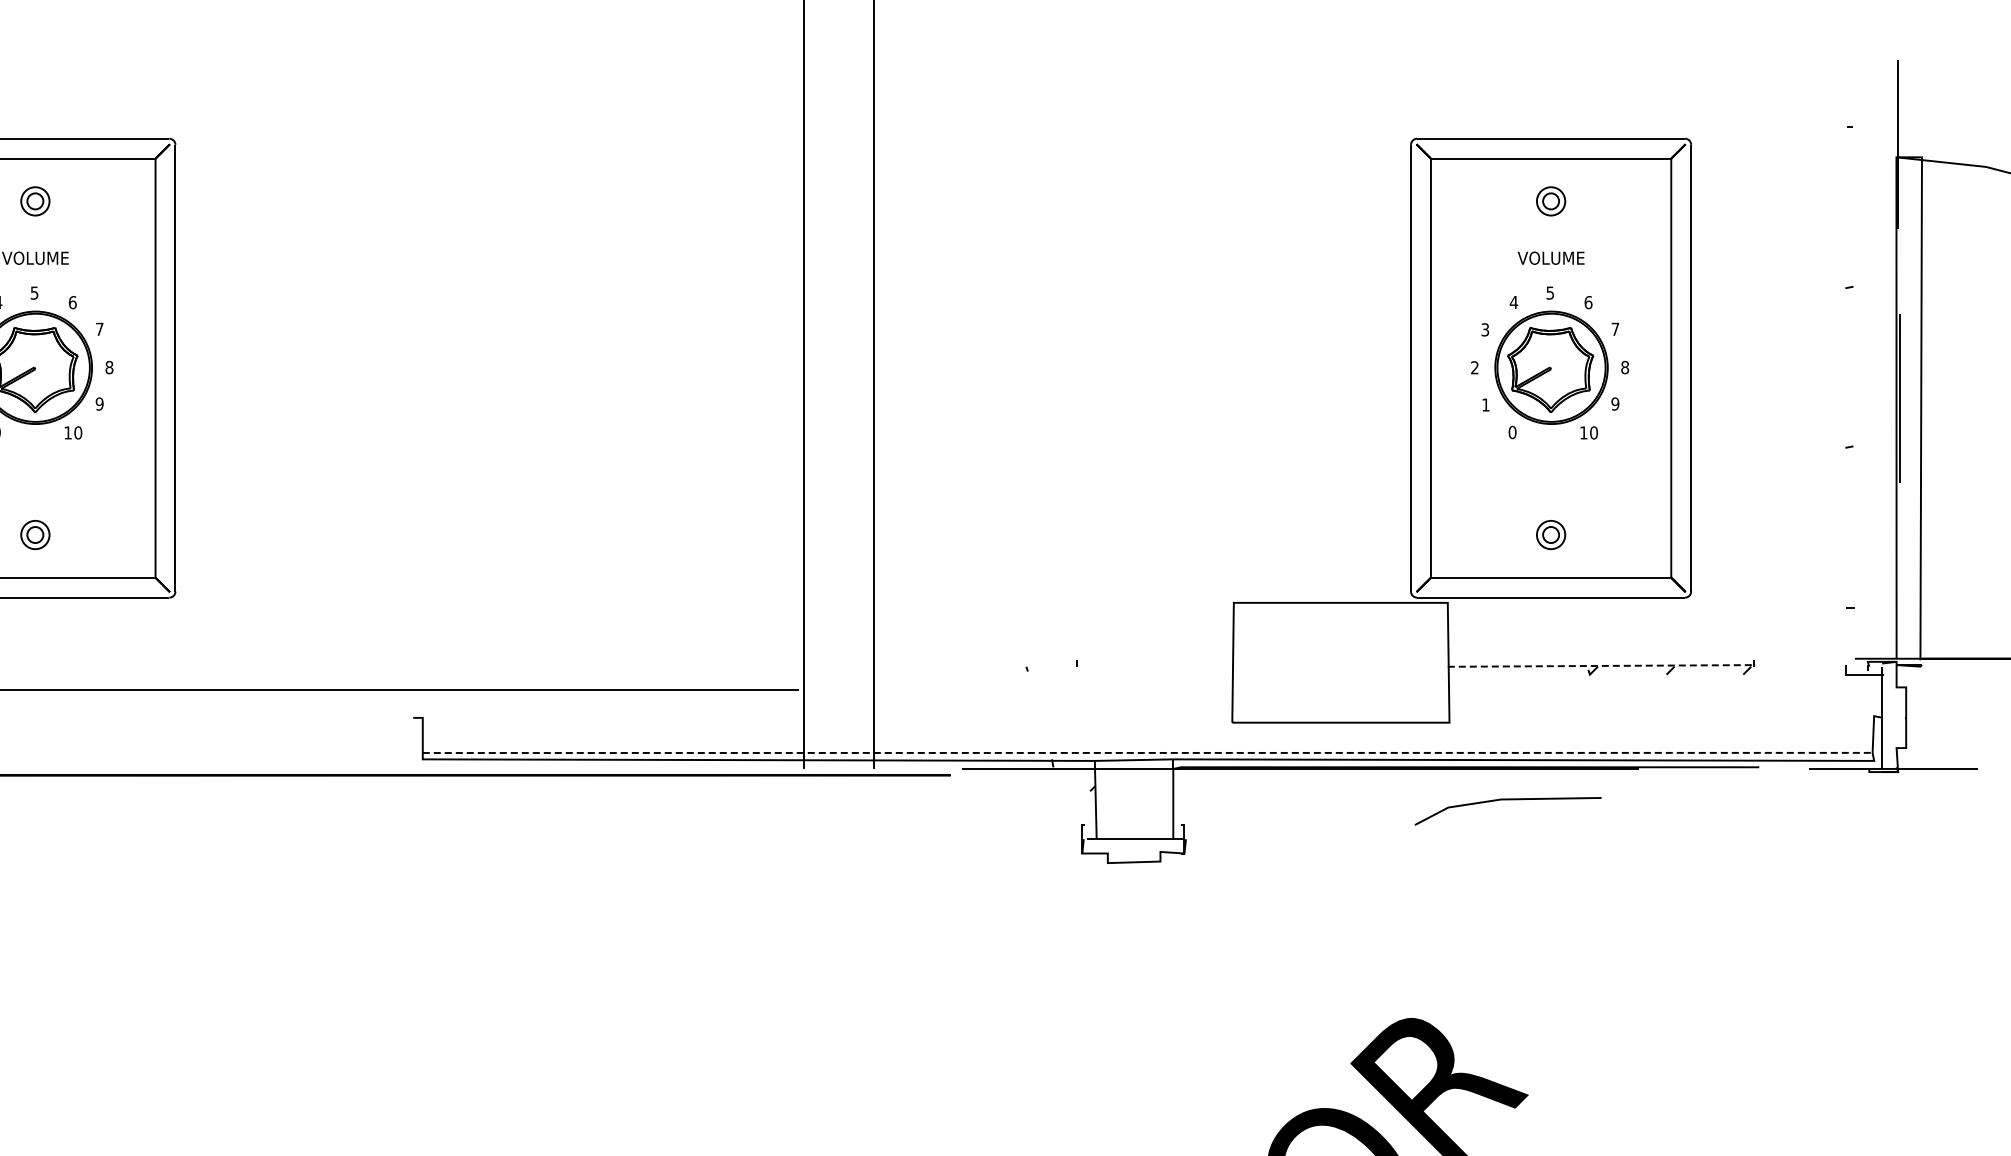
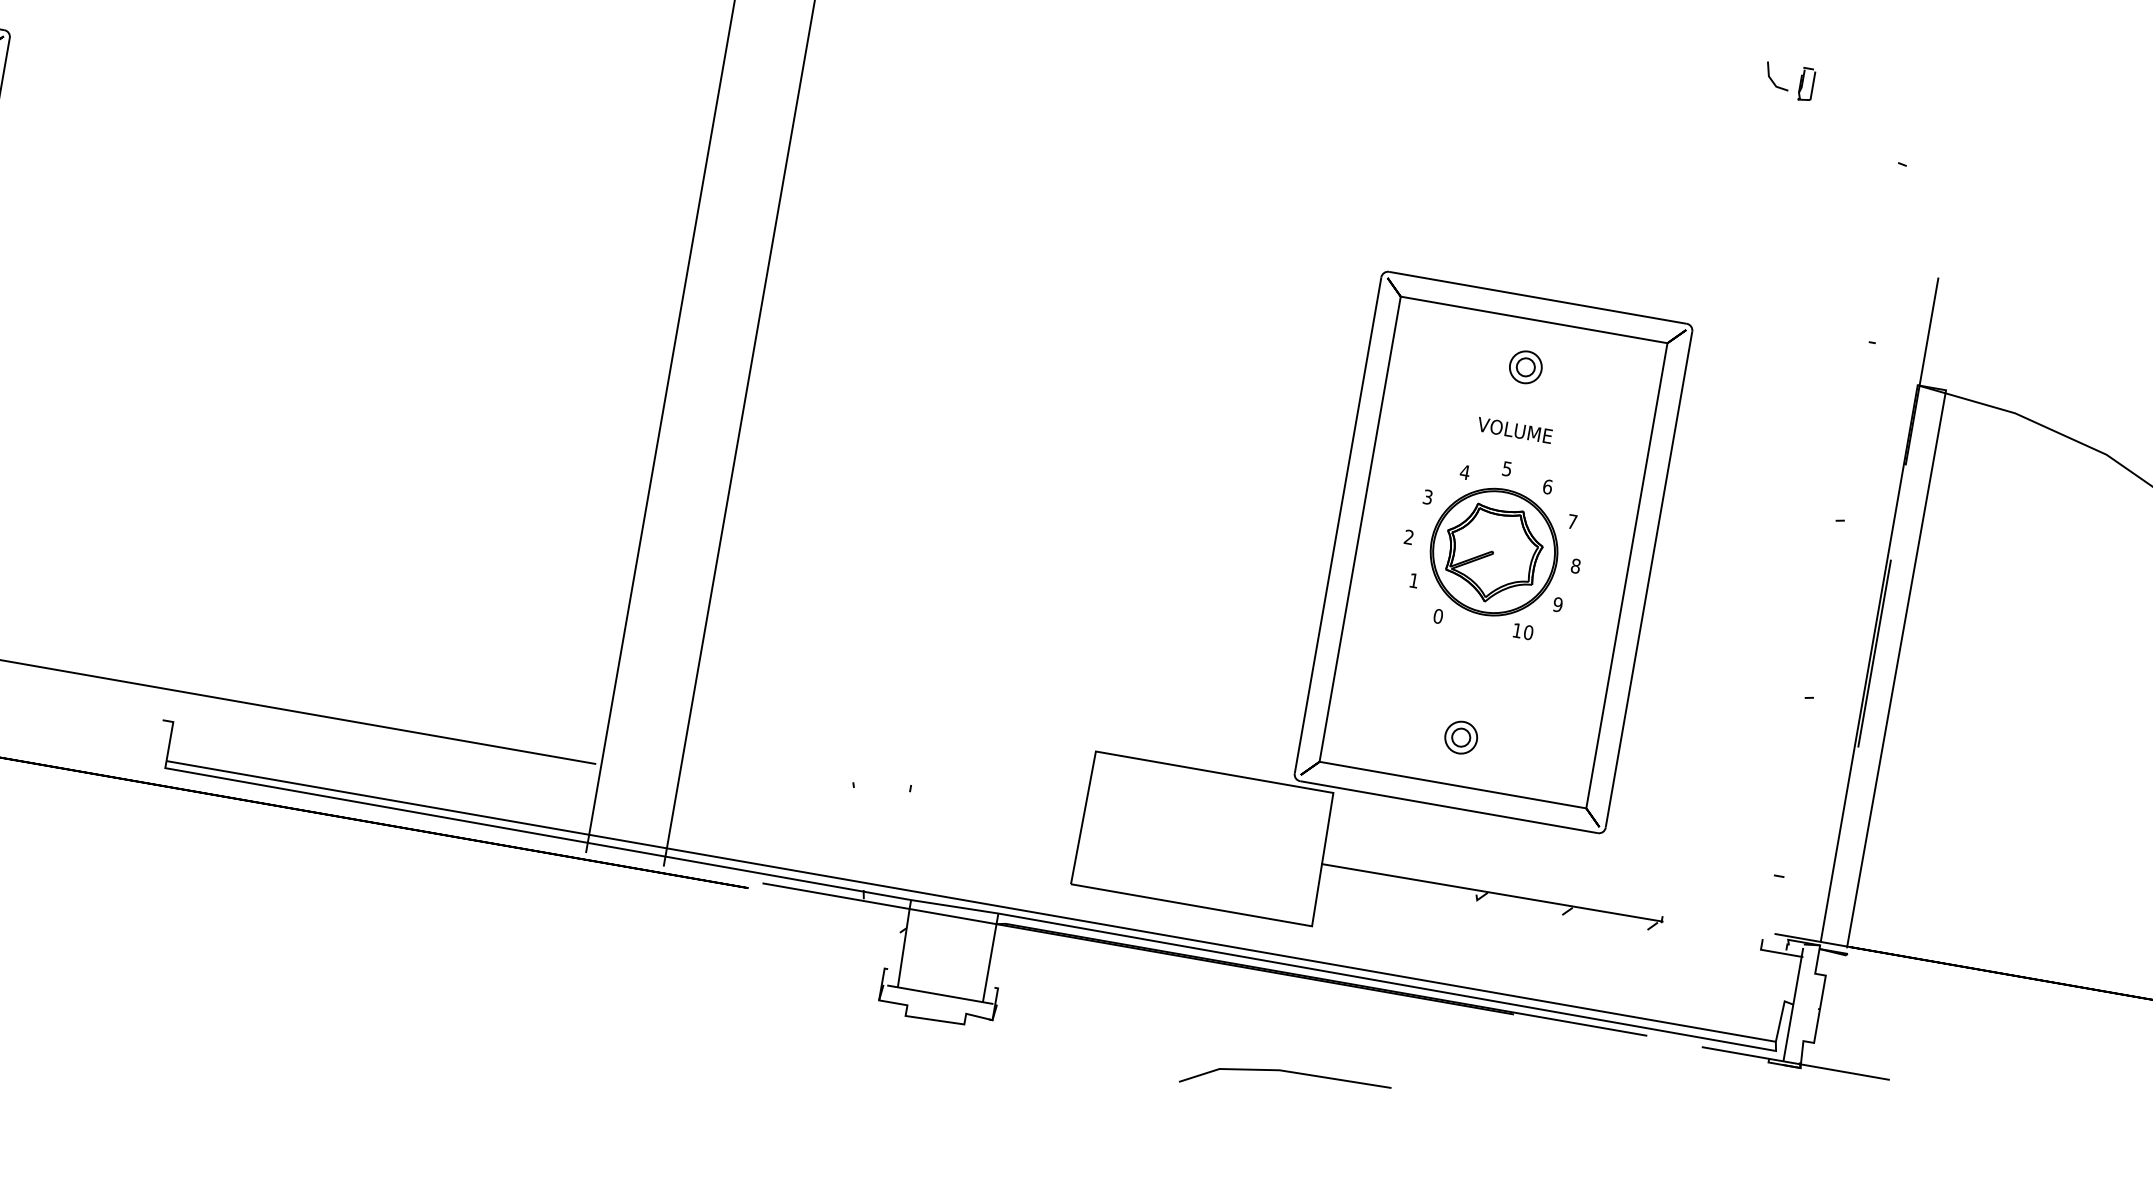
line: (1602, 665) -> (1492, 892), dashed -> solid
line: (1147, 752) -> (971, 900), dashed -> solid
line: (1507, 800) -> (1286, 1072), moved

